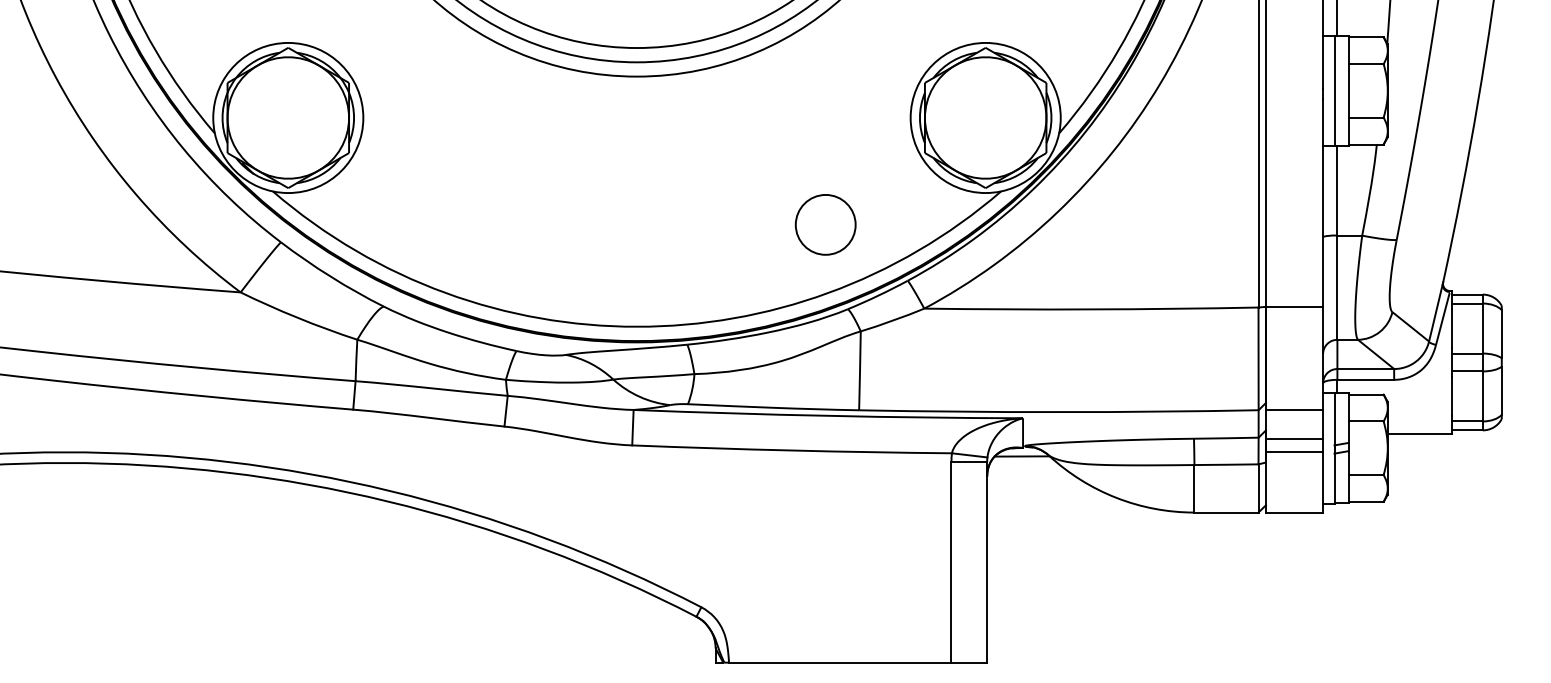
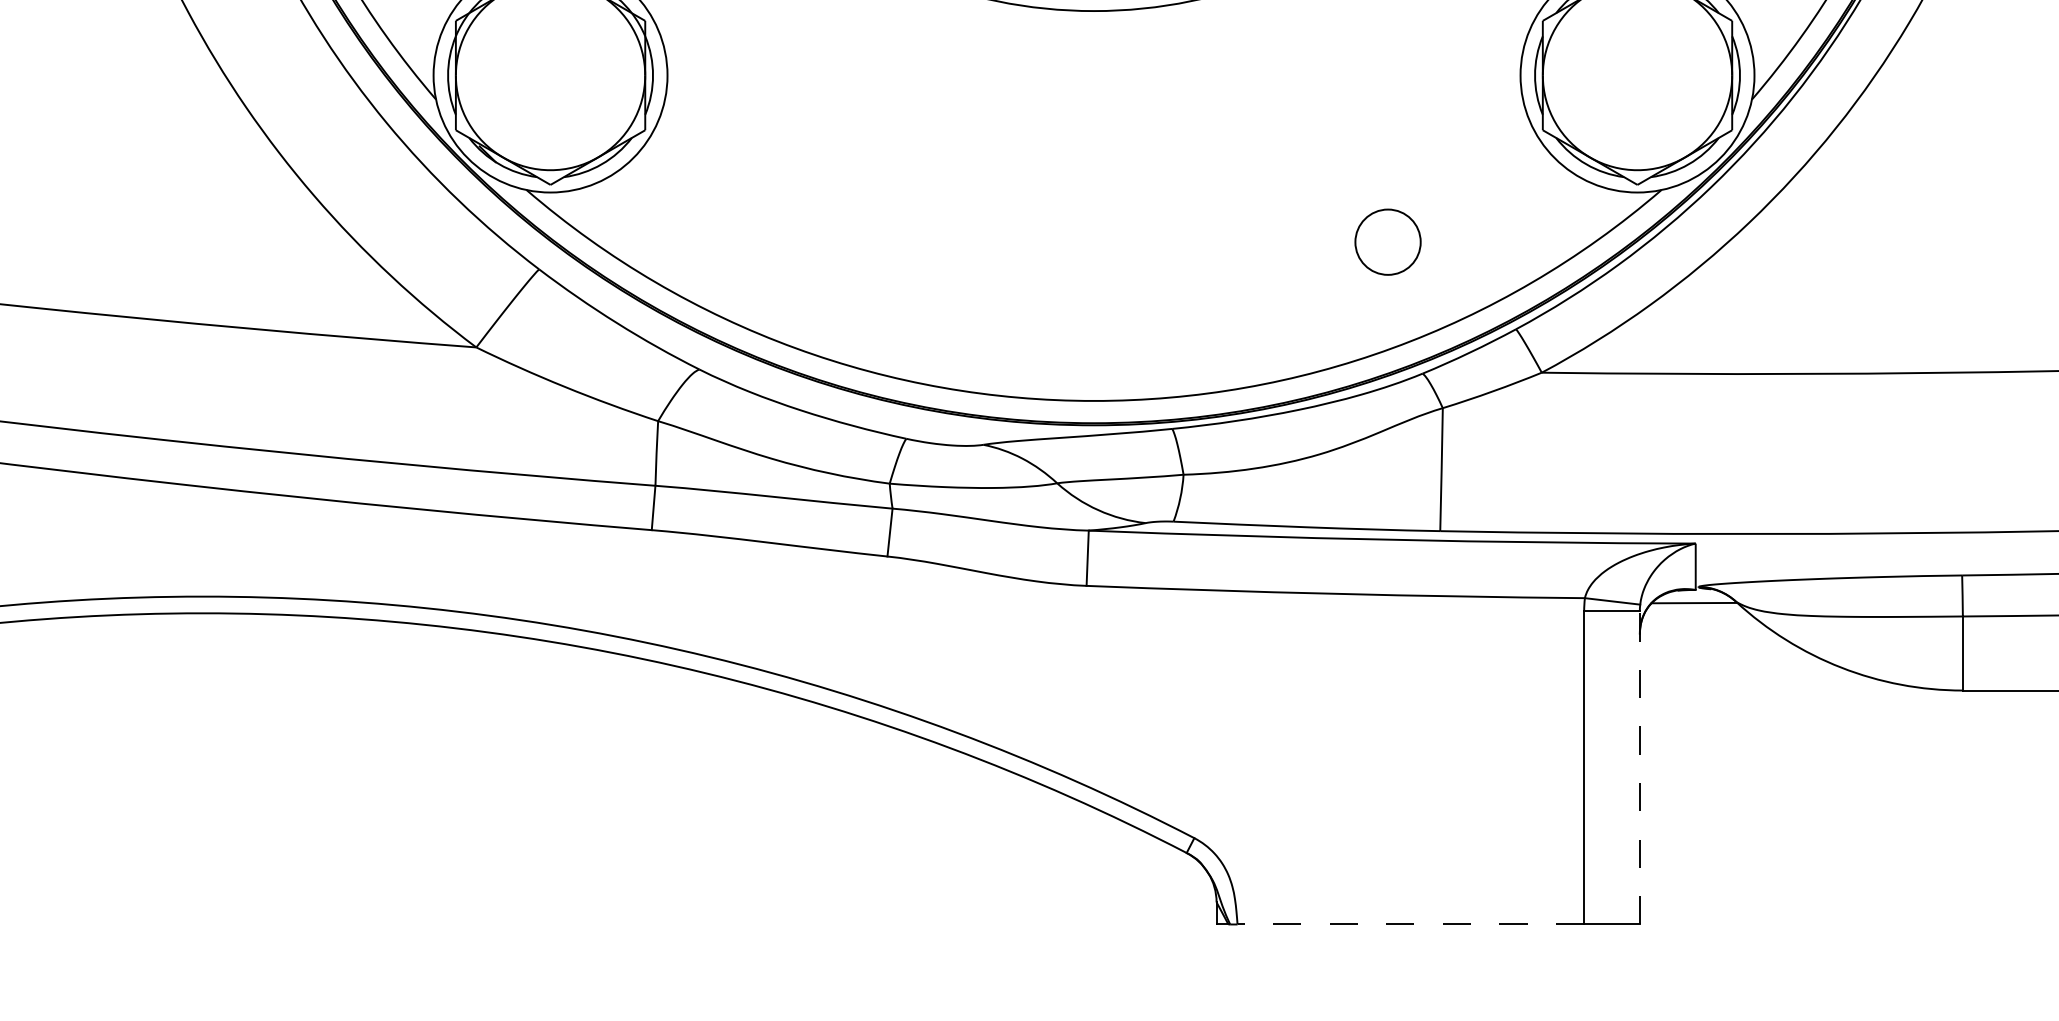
circle: (825, 224) -> (1387, 241), size x0.7
line: (987, 561) -> (1640, 766), solid -> dashed
line: (839, 662) -> (1409, 924), solid -> dashed

